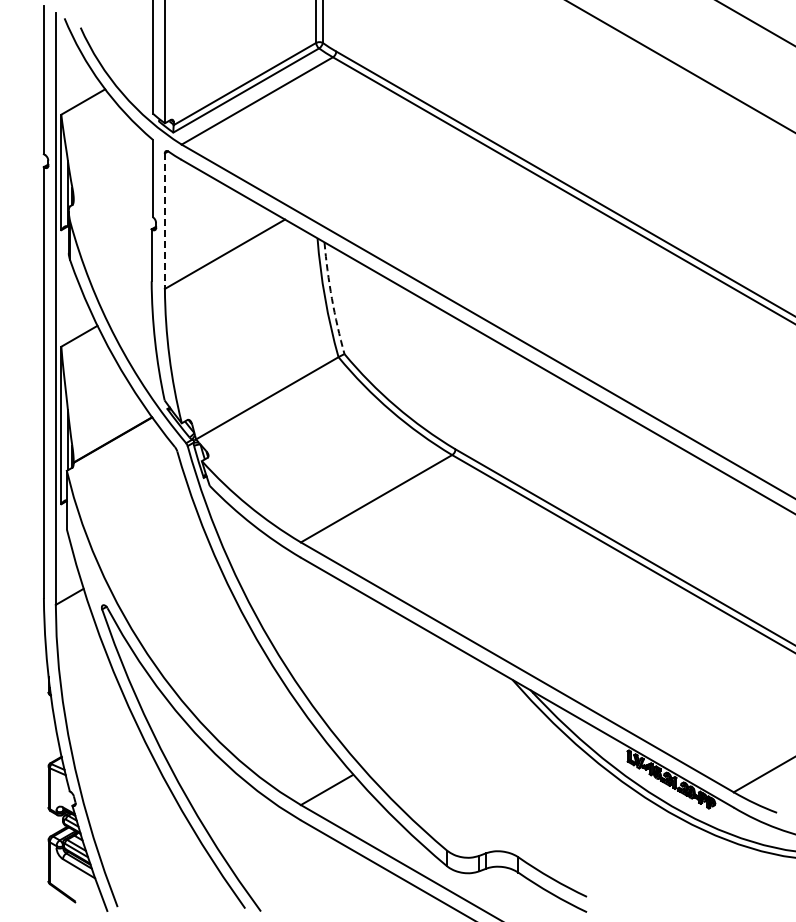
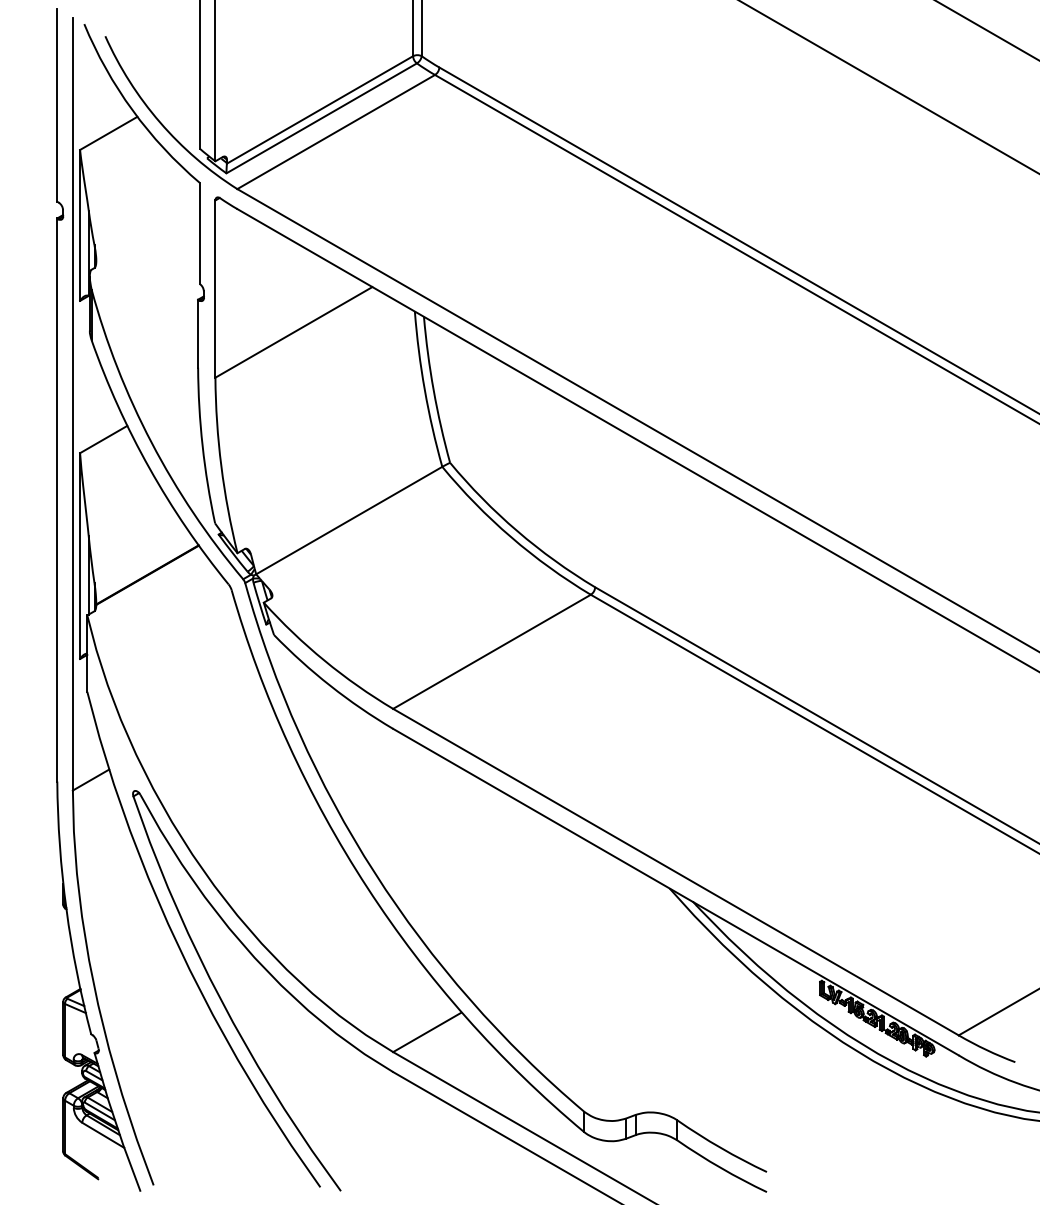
line: (164, 221) -> (214, 289), dashed -> solid
arc: (331, 298) -> (433, 390), dashed -> solid

